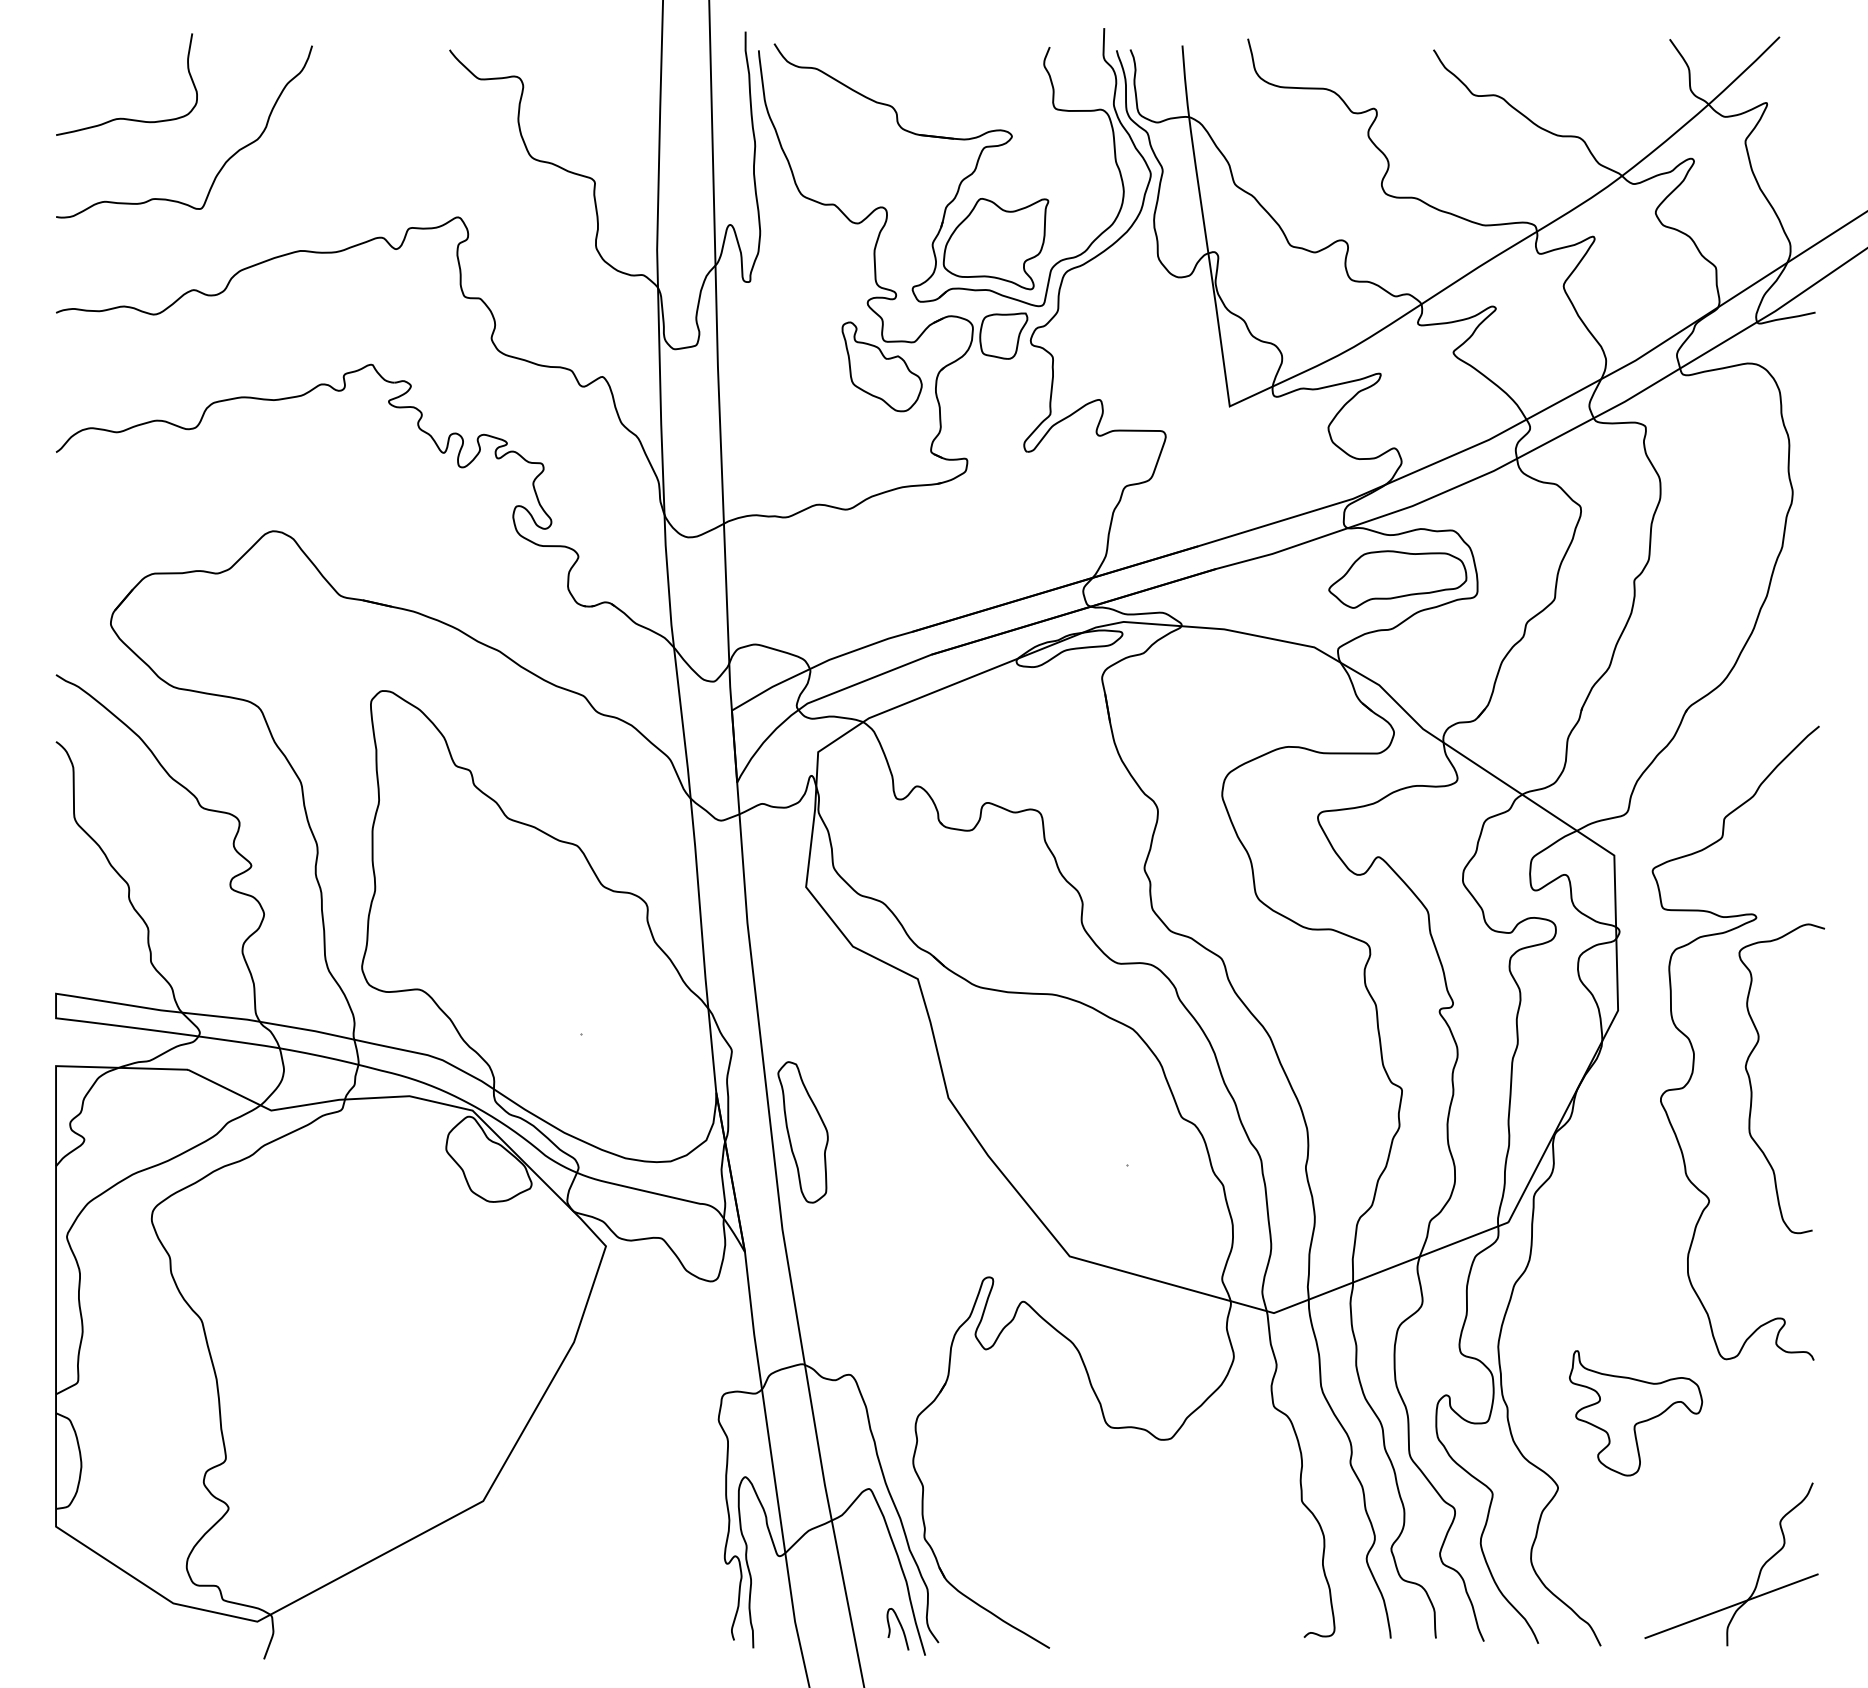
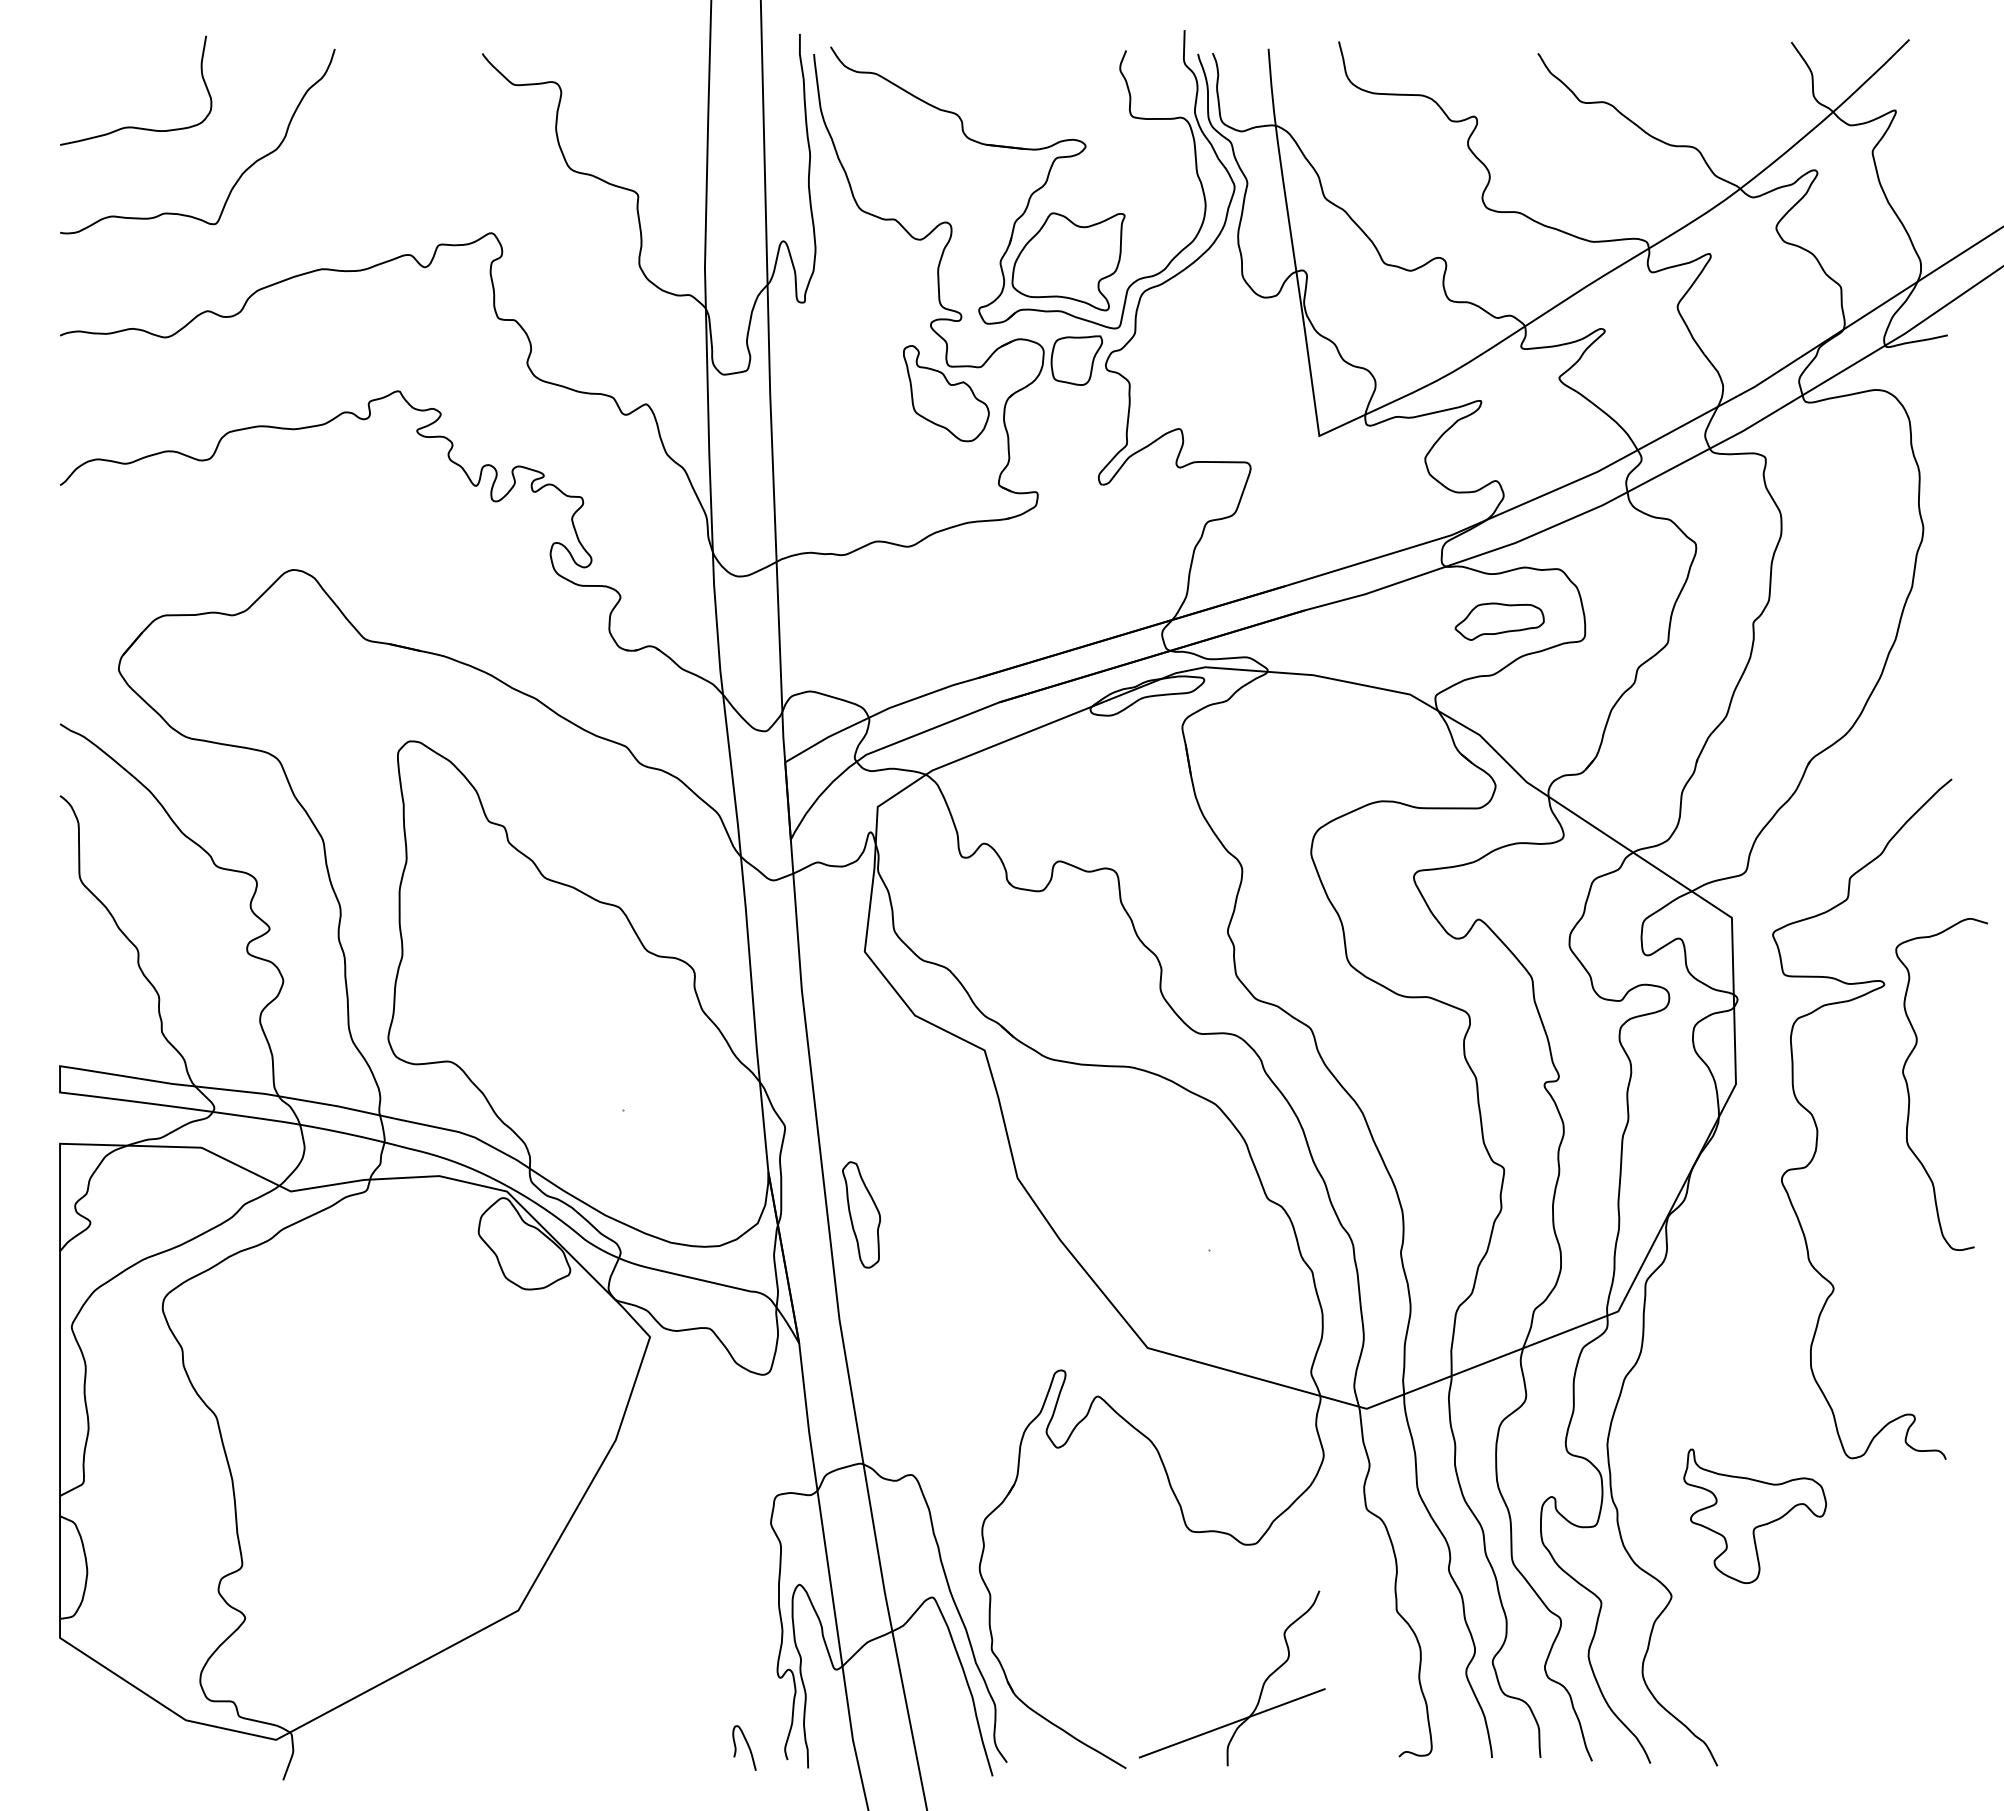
part: (1397, 579) -> (1499, 621), size x0.6
curve: (1751, 1083) -> (1909, 1089), moved
part: (802, 1132) -> (860, 1215), size x0.7
part: (1759, 1570) -> (1262, 1684), moved
curve: (900, 1627) -> (747, 1746), moved

